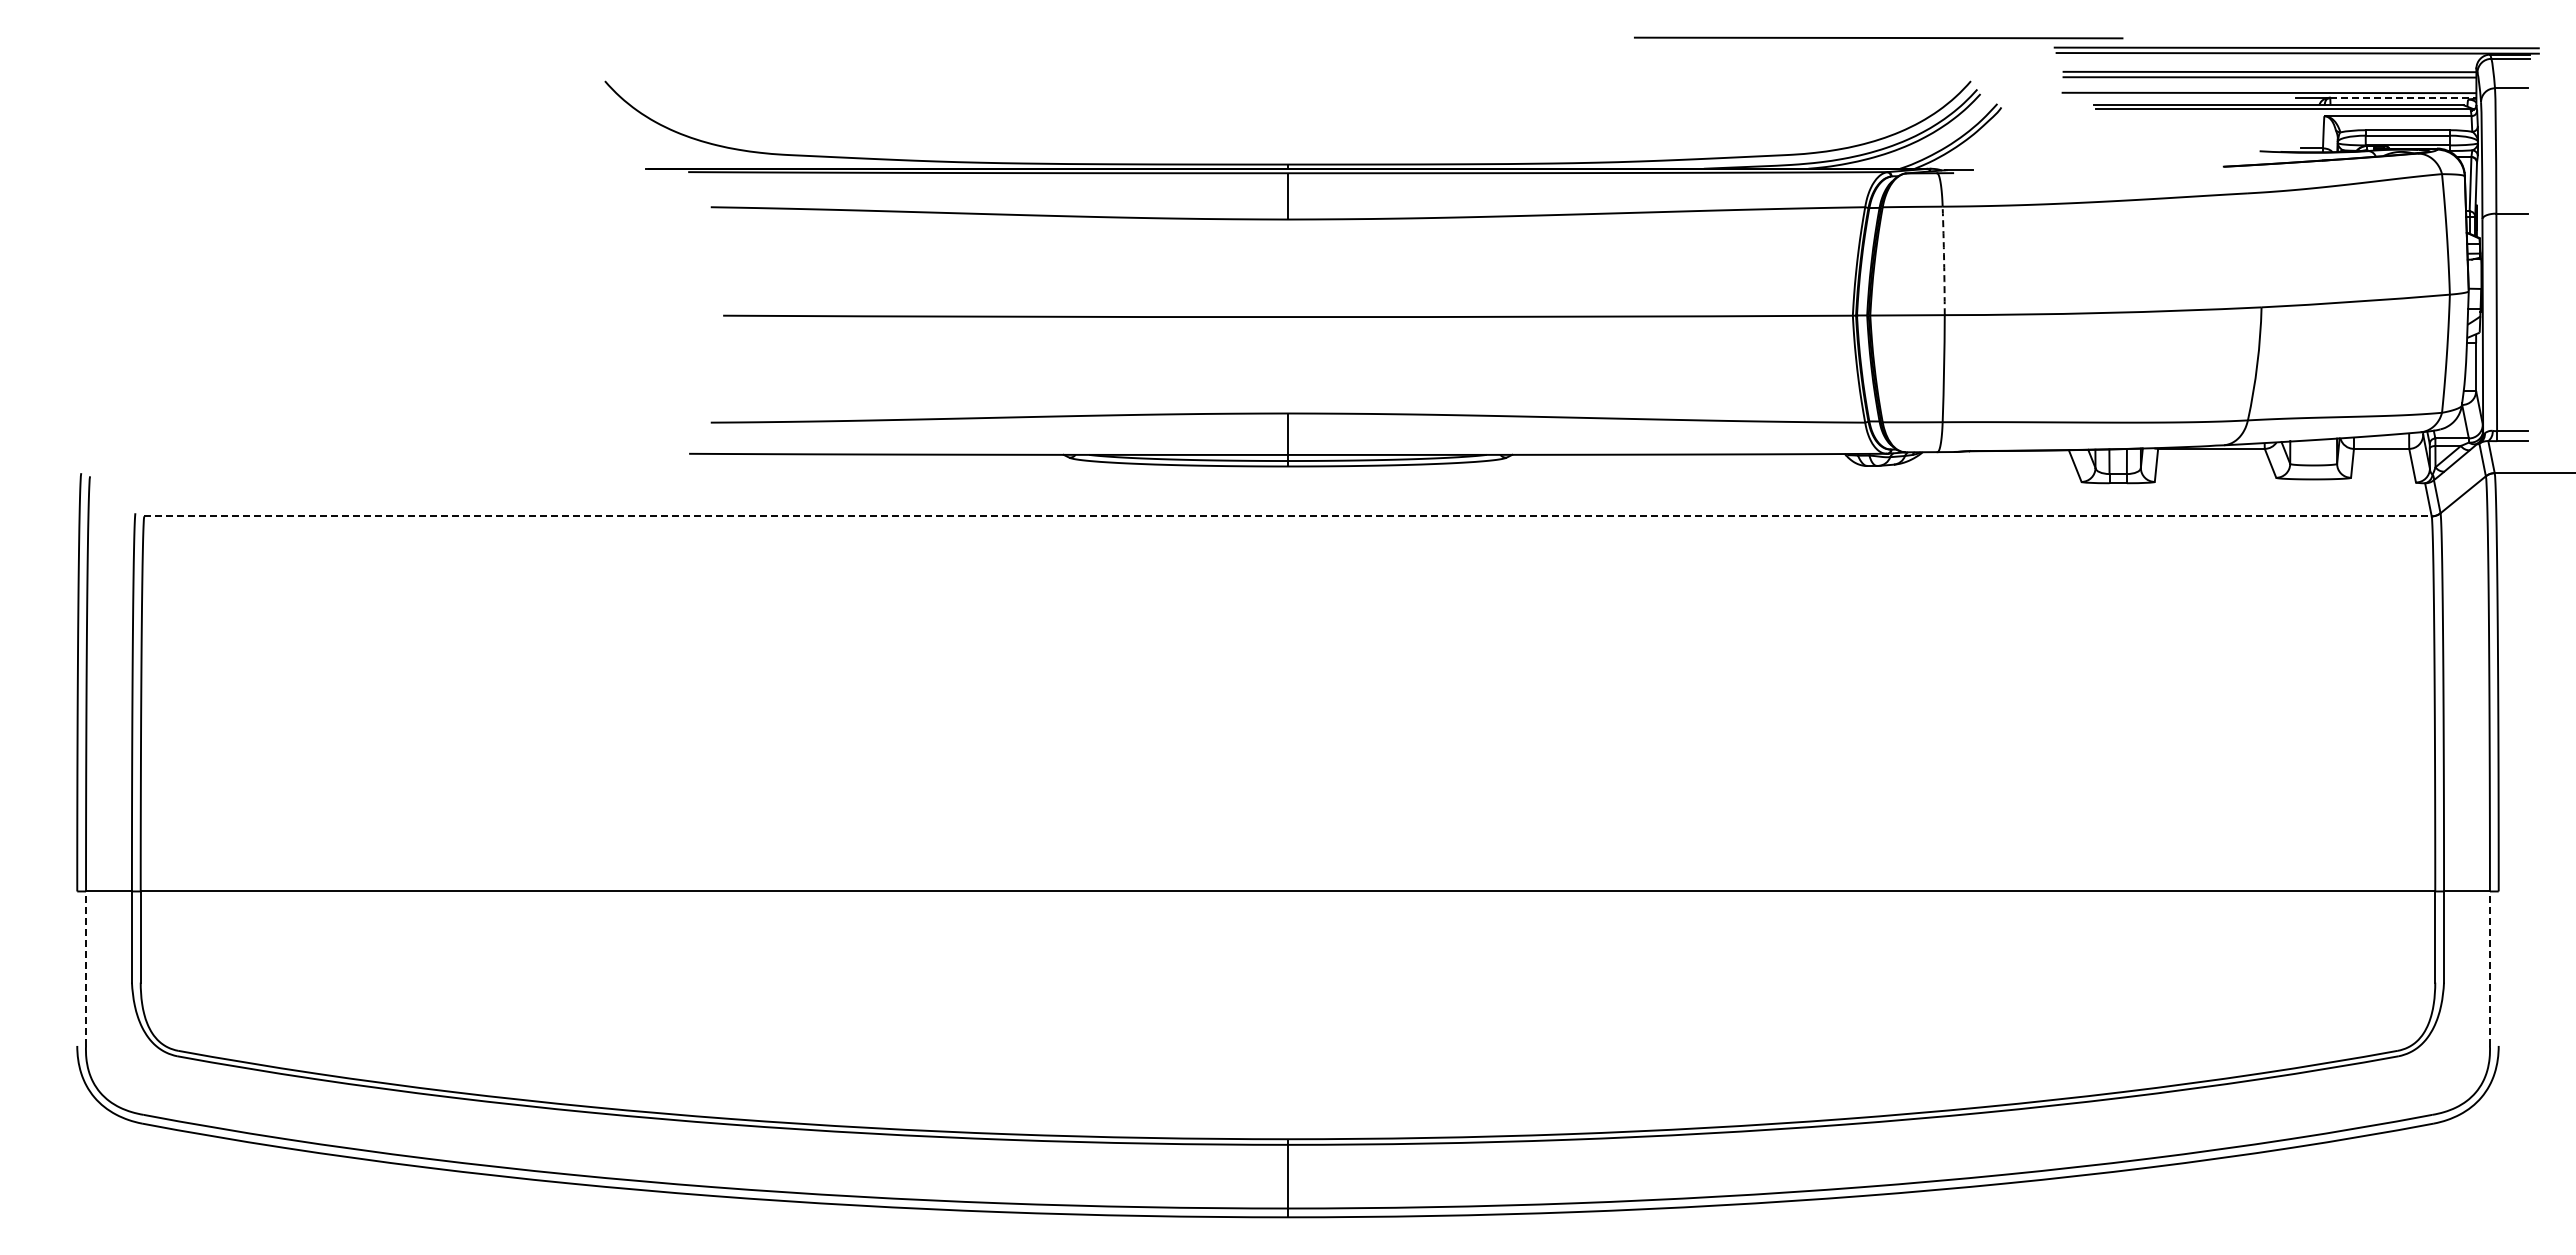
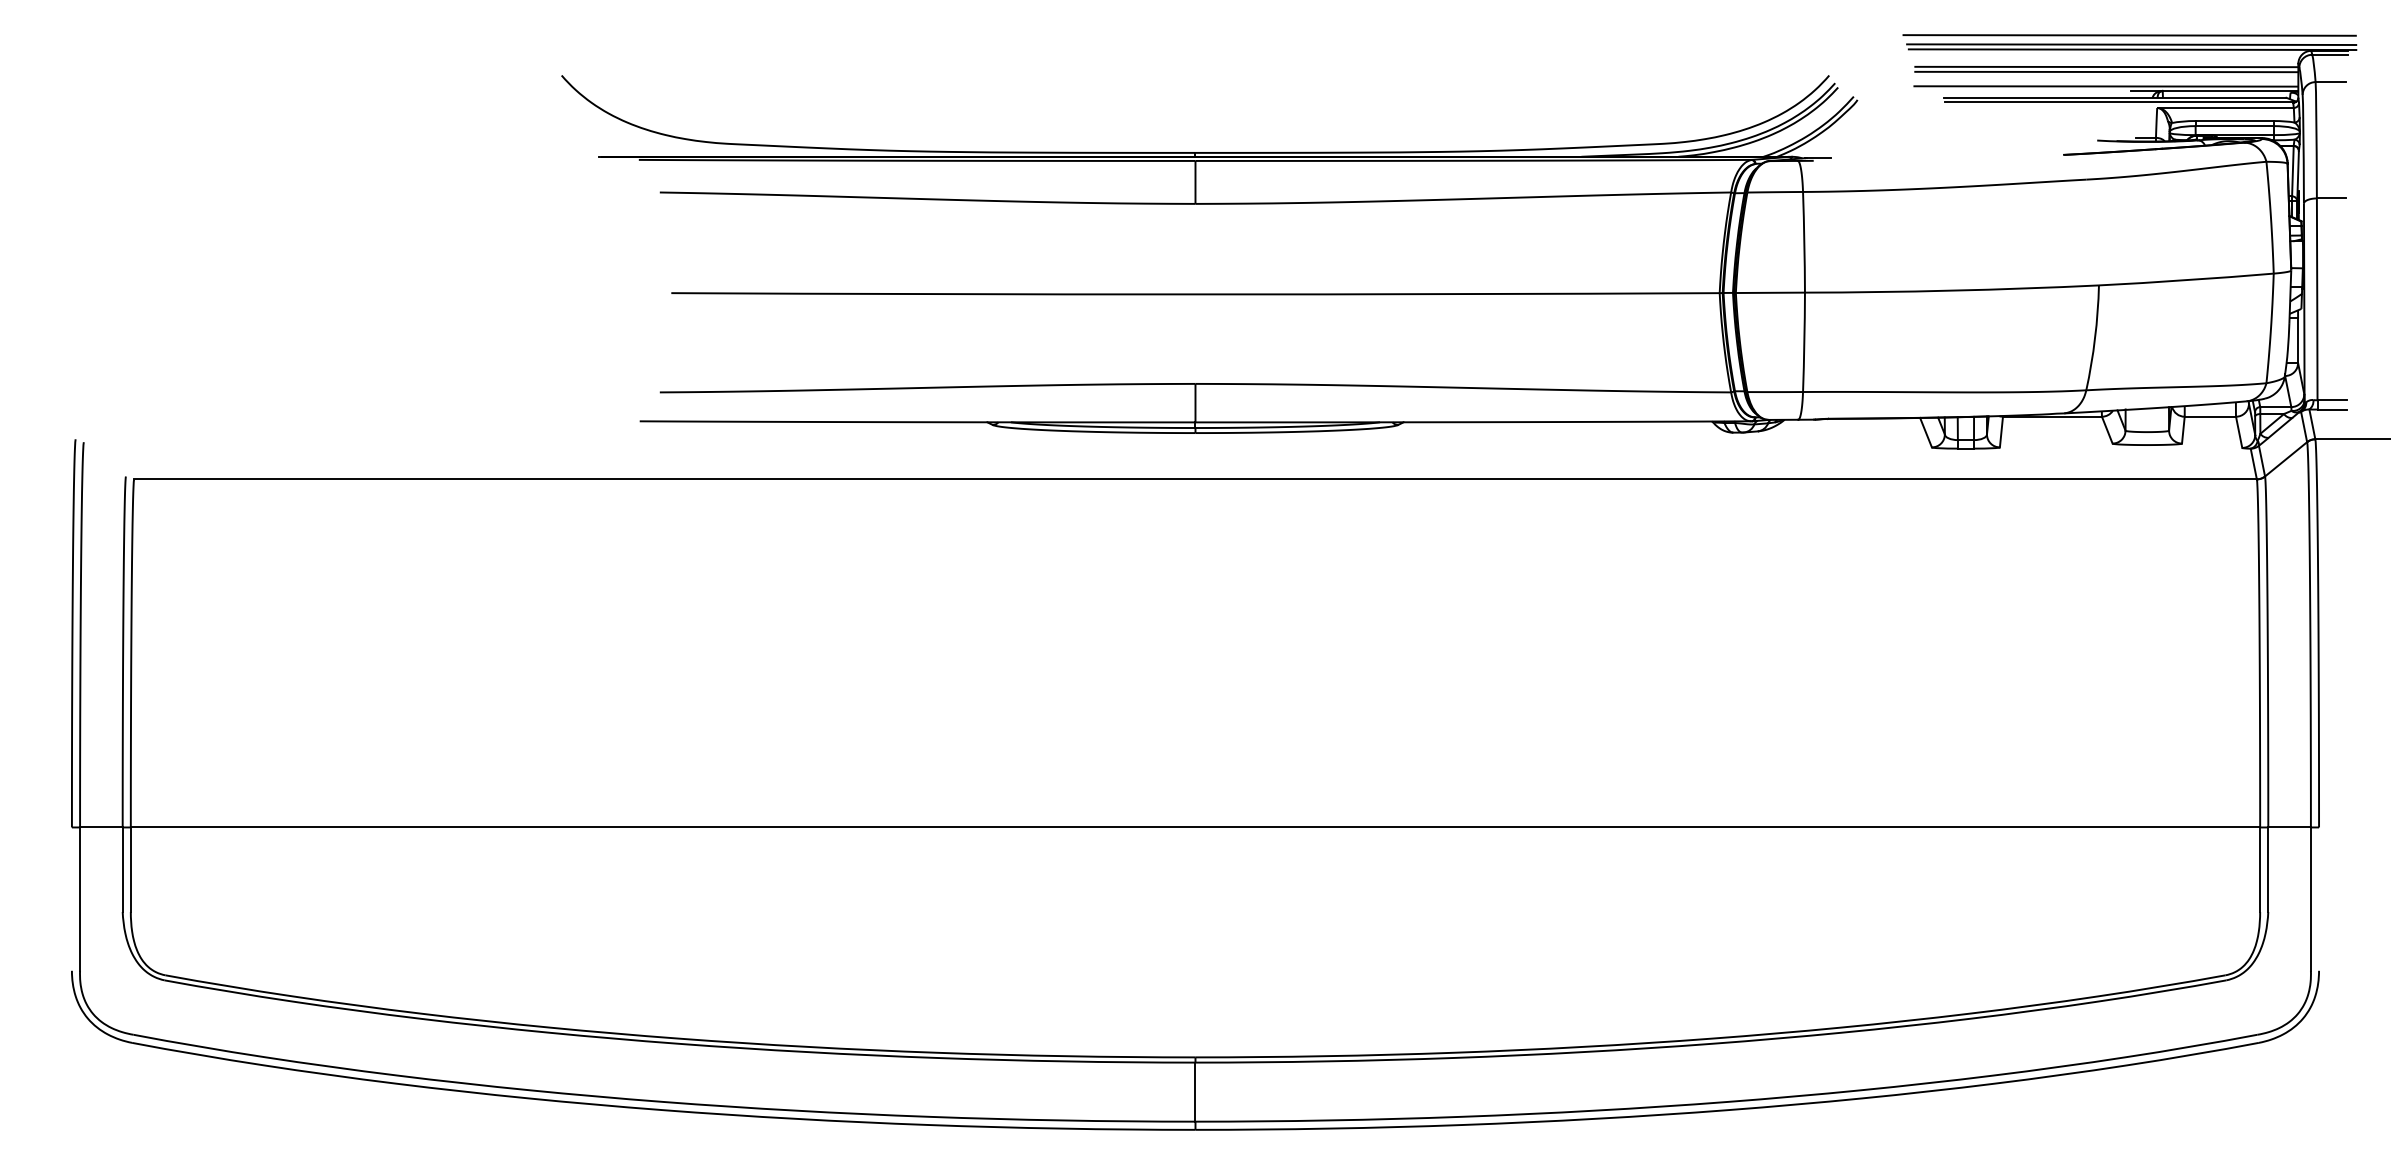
line: (1878, 37) -> (2129, 34), moved
line: (2403, 98) -> (2230, 91), dashed -> solid
arc: (1944, 260) -> (1804, 241), dashed -> solid
line: (1287, 516) -> (1195, 479), dashed -> solid
line: (86, 968) -> (80, 898), dashed -> solid
line: (2489, 968) -> (2310, 898), dashed -> solid

